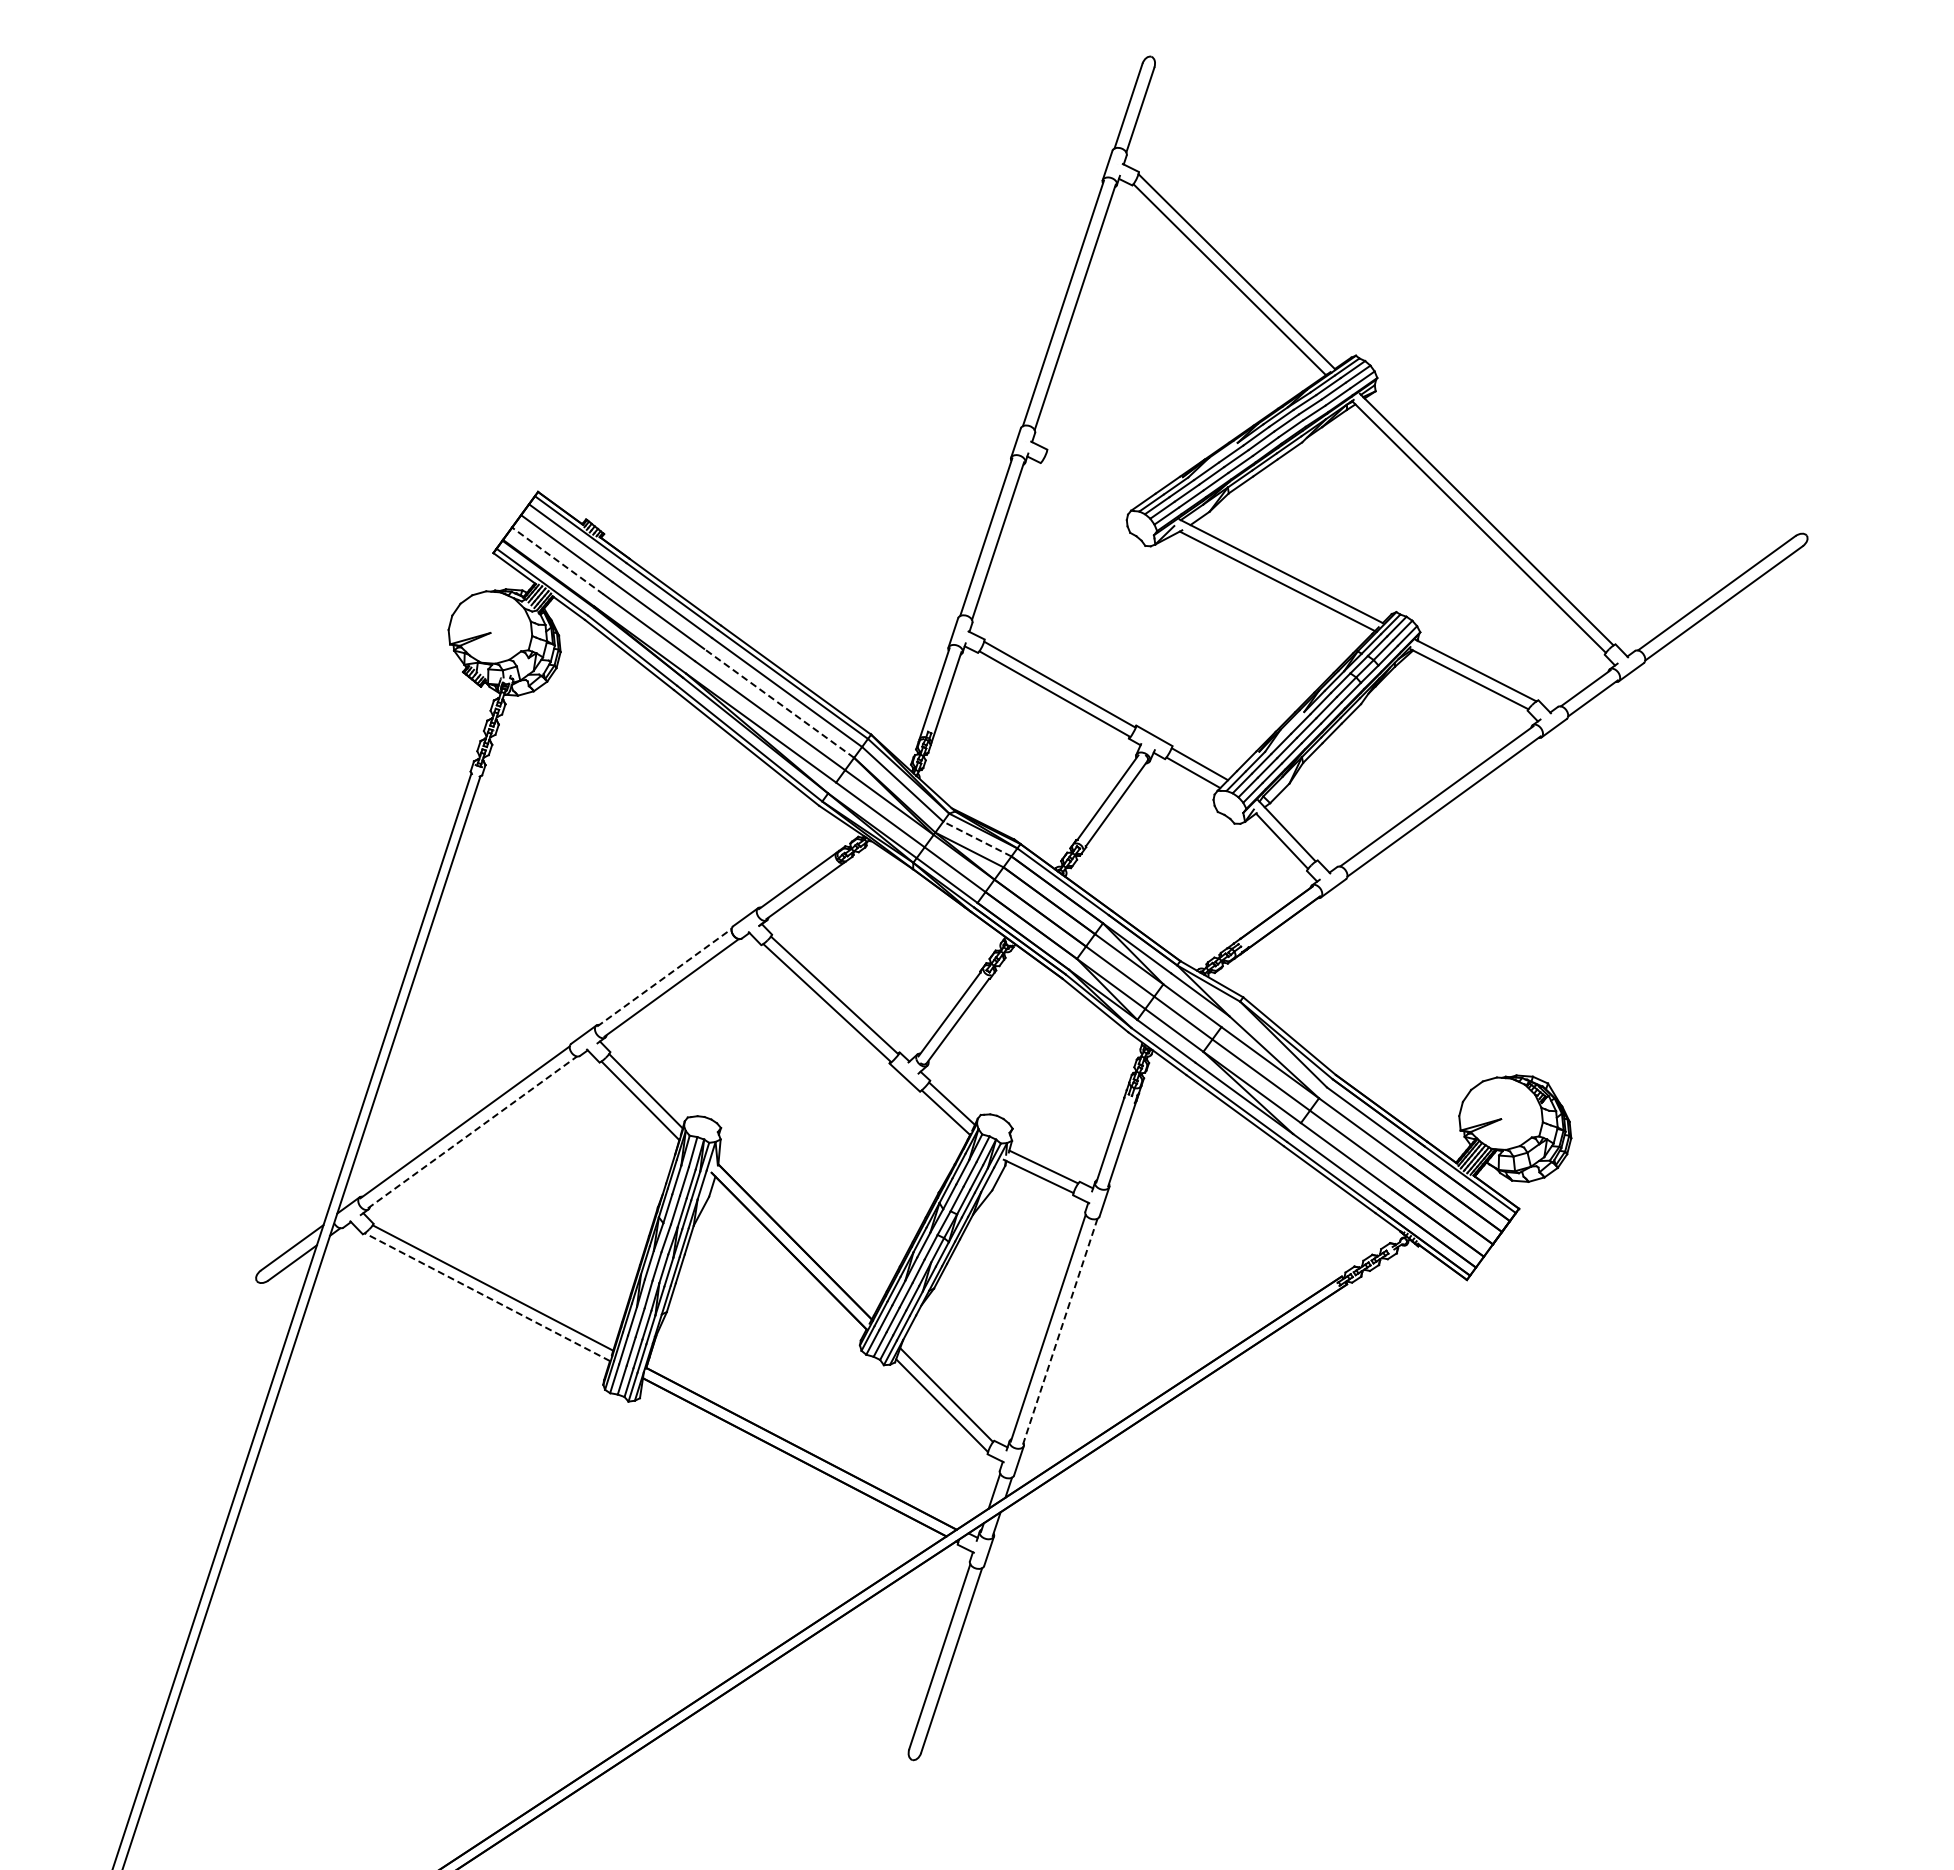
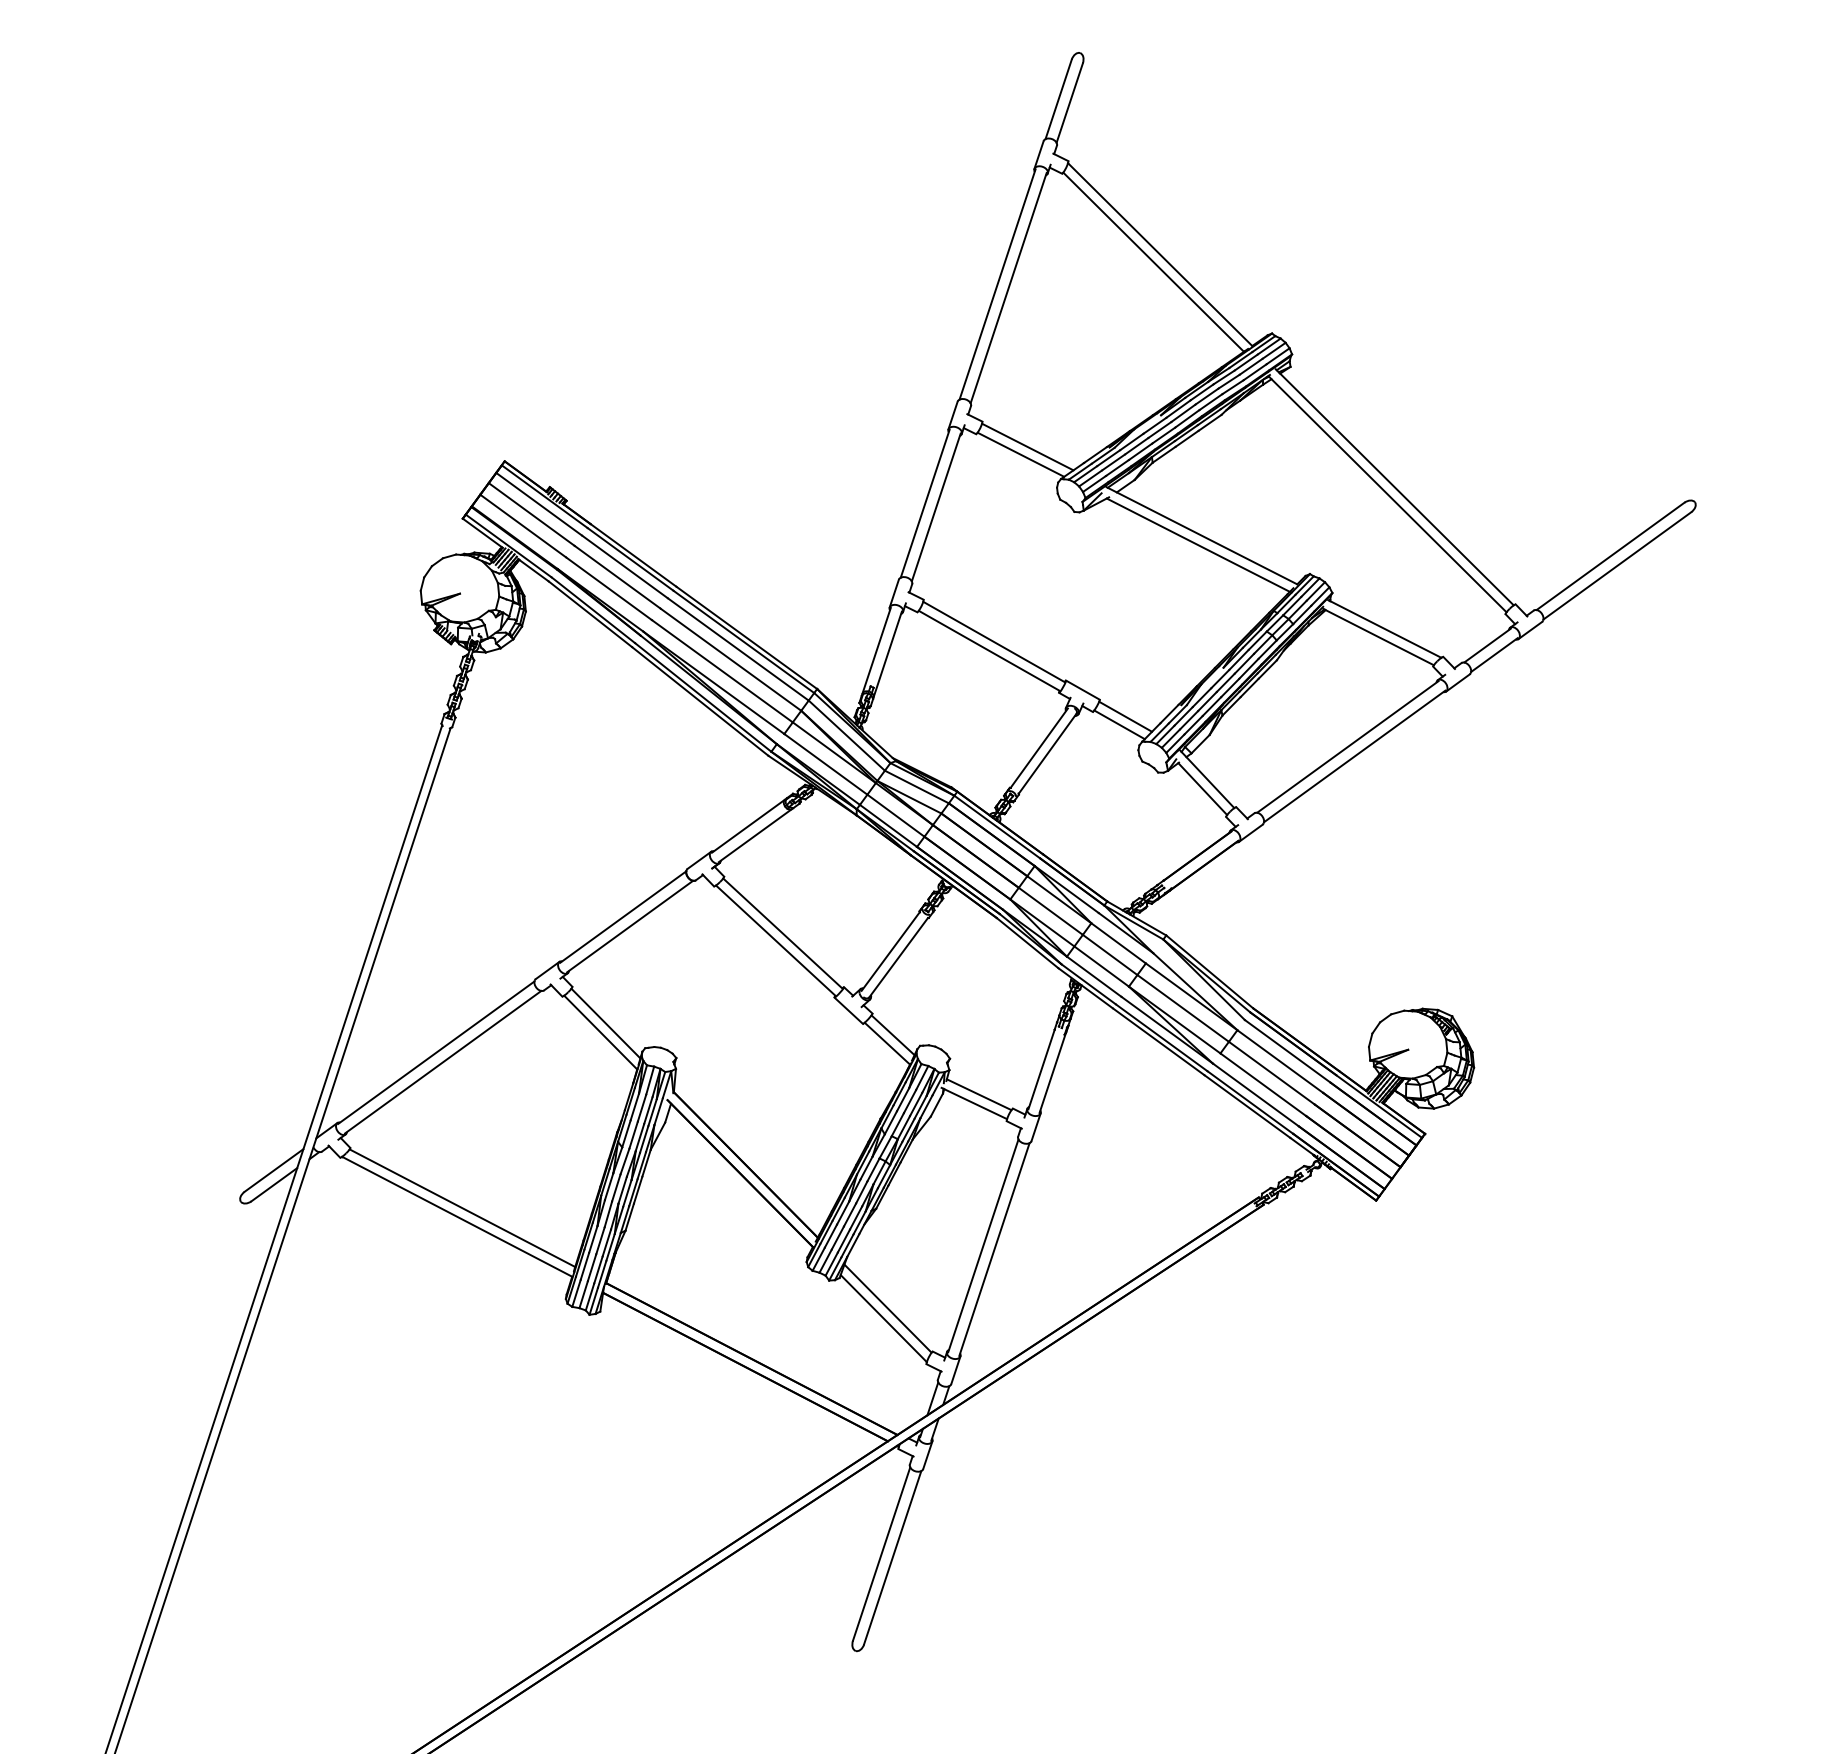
line: (1095, 476) -> (1027, 446), added
line: (1088, 484) -> (1021, 454), added
line: (557, 560) -> (522, 525), dashed -> solid
line: (779, 703) -> (731, 659), dashed -> solid
line: (976, 838) -> (916, 786), dashed -> solid
line: (664, 977) -> (623, 916), dashed -> solid
line: (472, 1132) -> (443, 1062), dashed -> solid
line: (487, 1296) -> (457, 1216), dashed -> solid
line: (1059, 1332) -> (993, 1249), dashed -> solid

